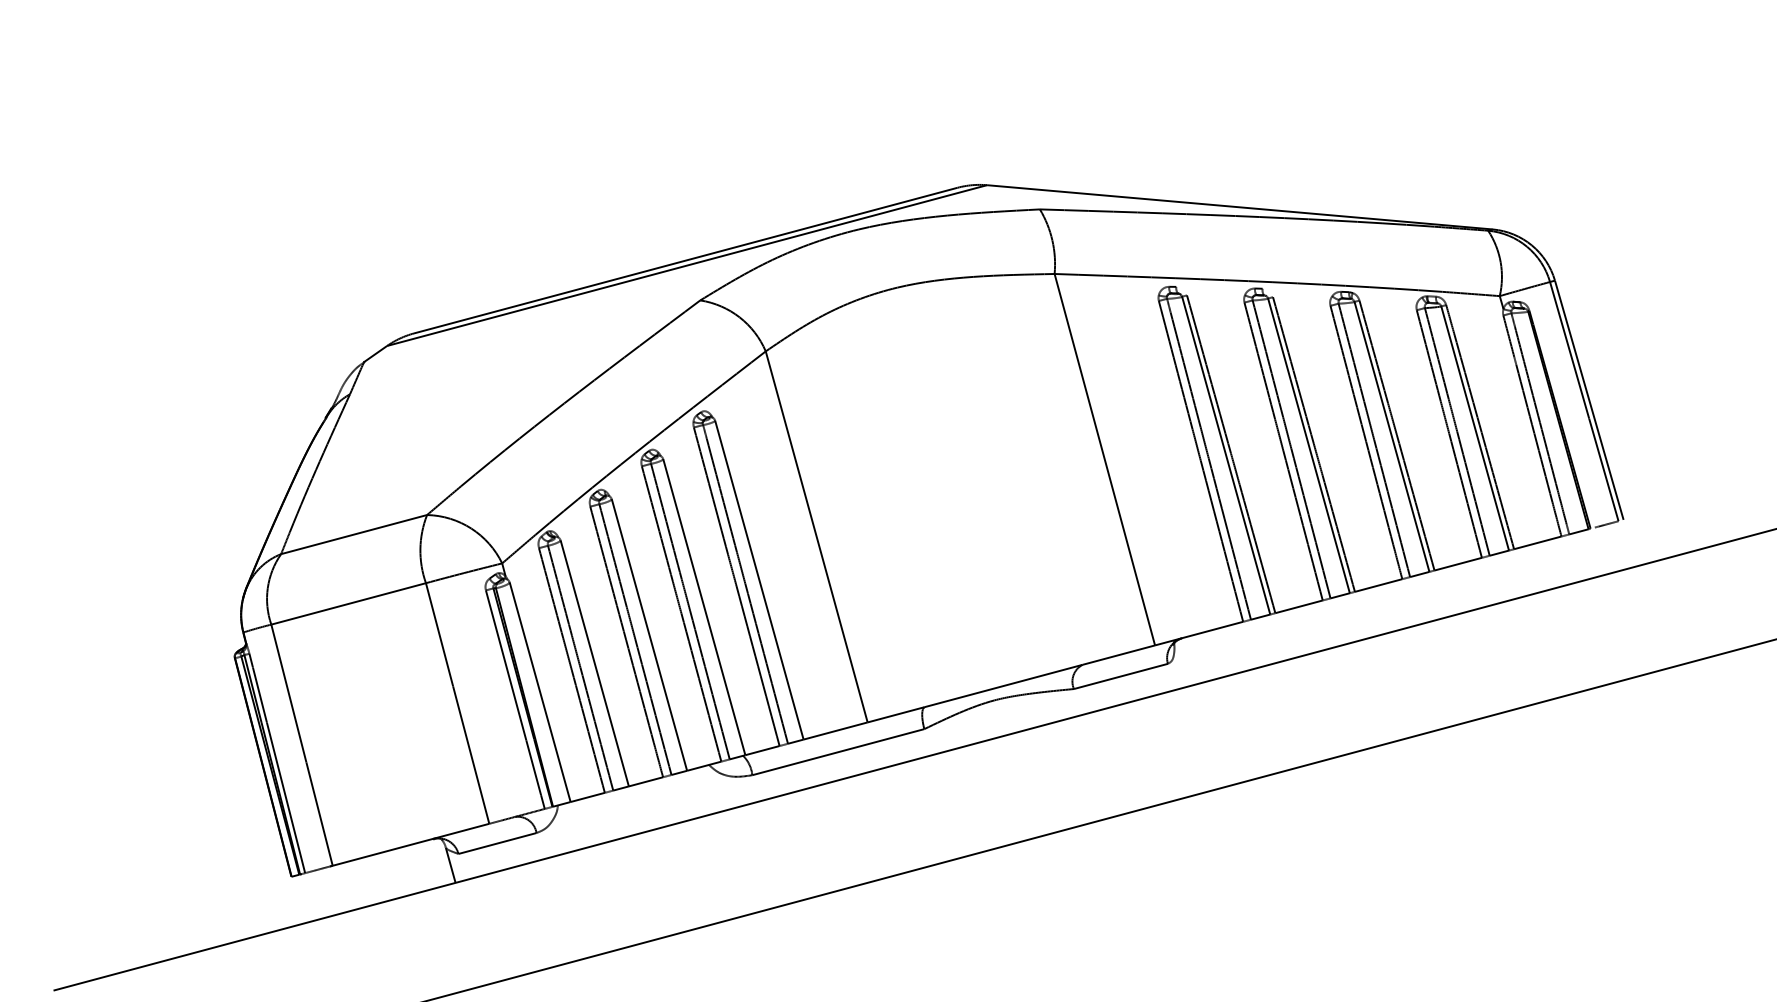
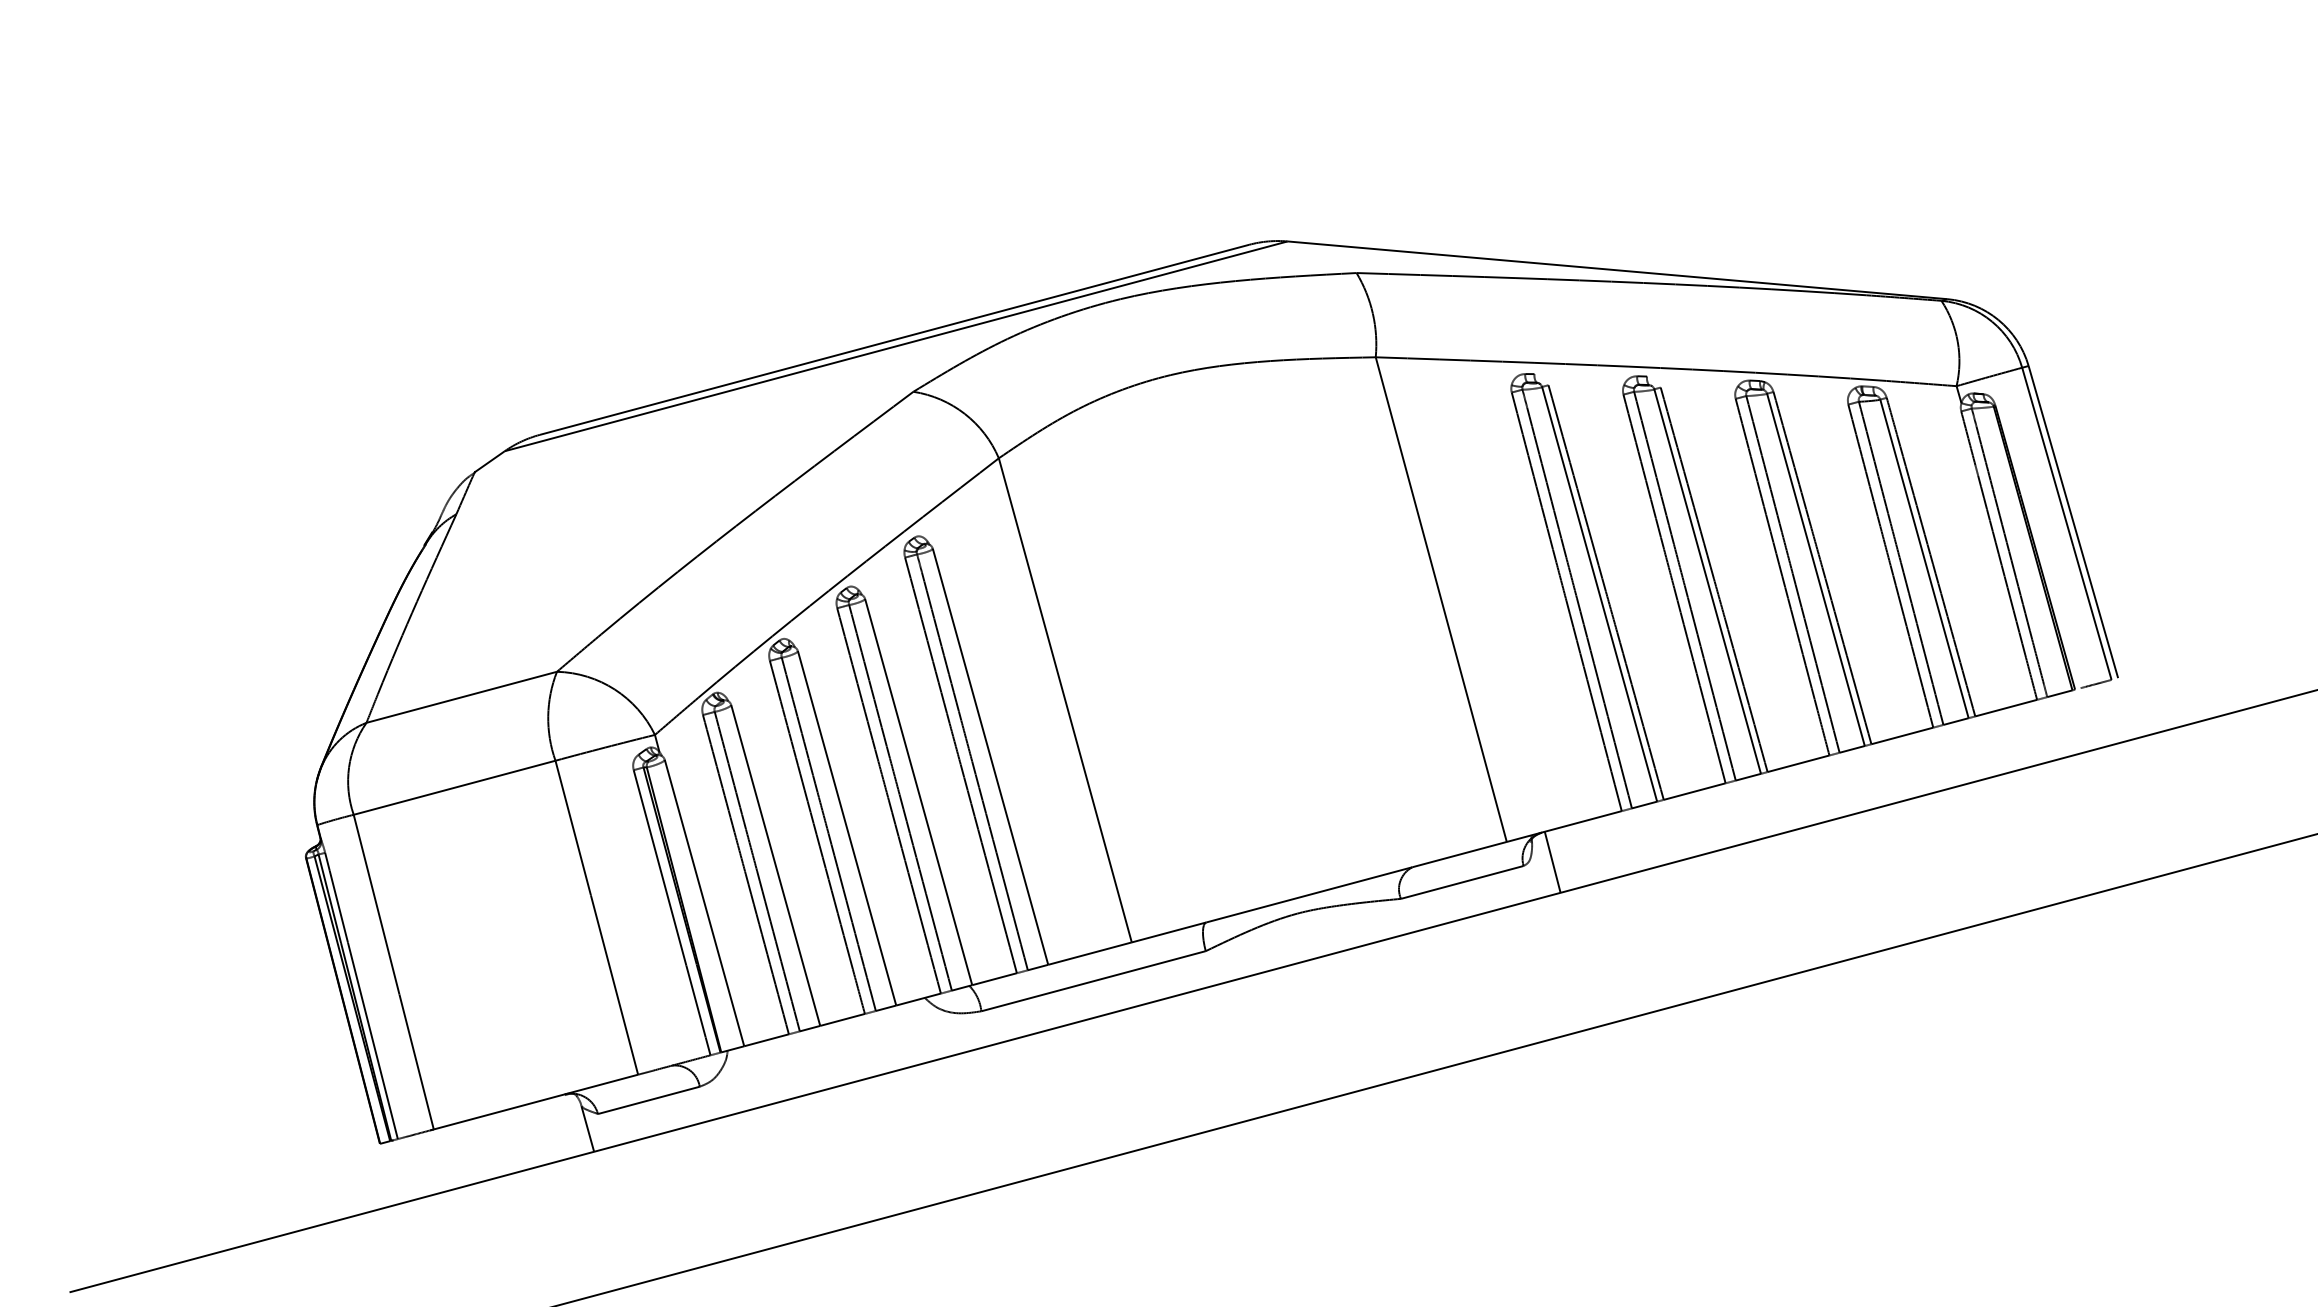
line: (1190, 660) -> (1552, 861), added

